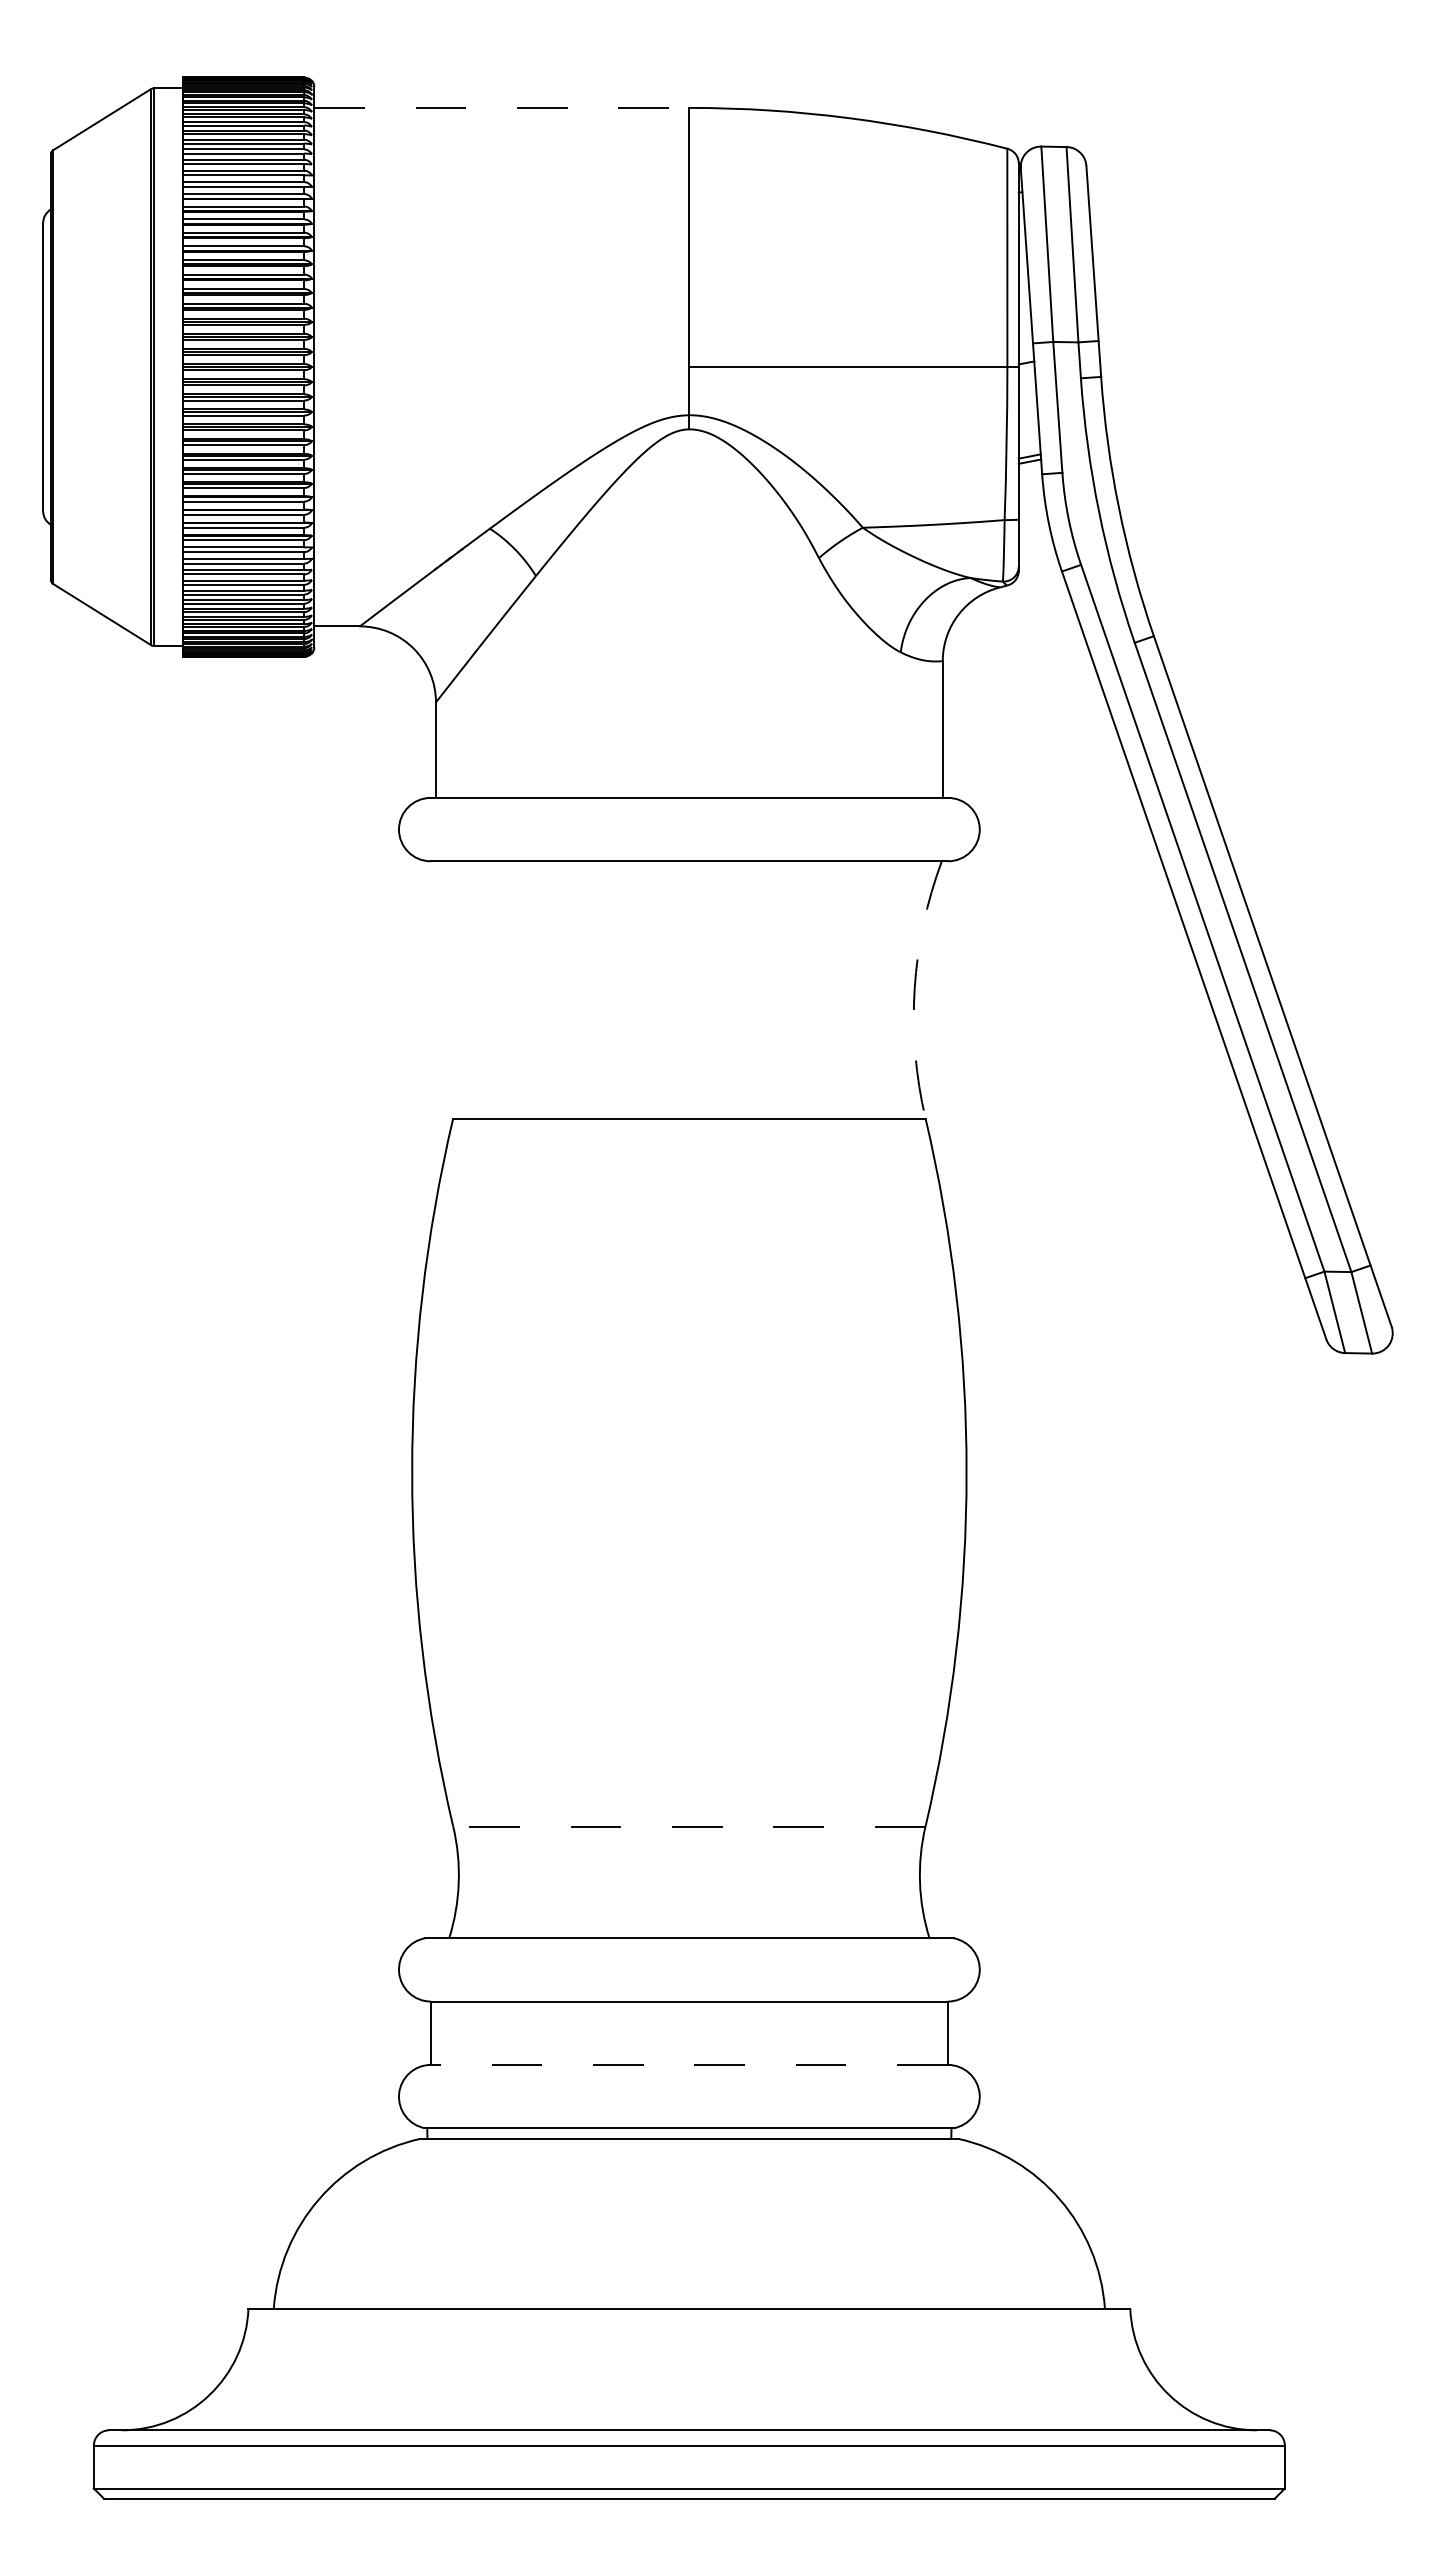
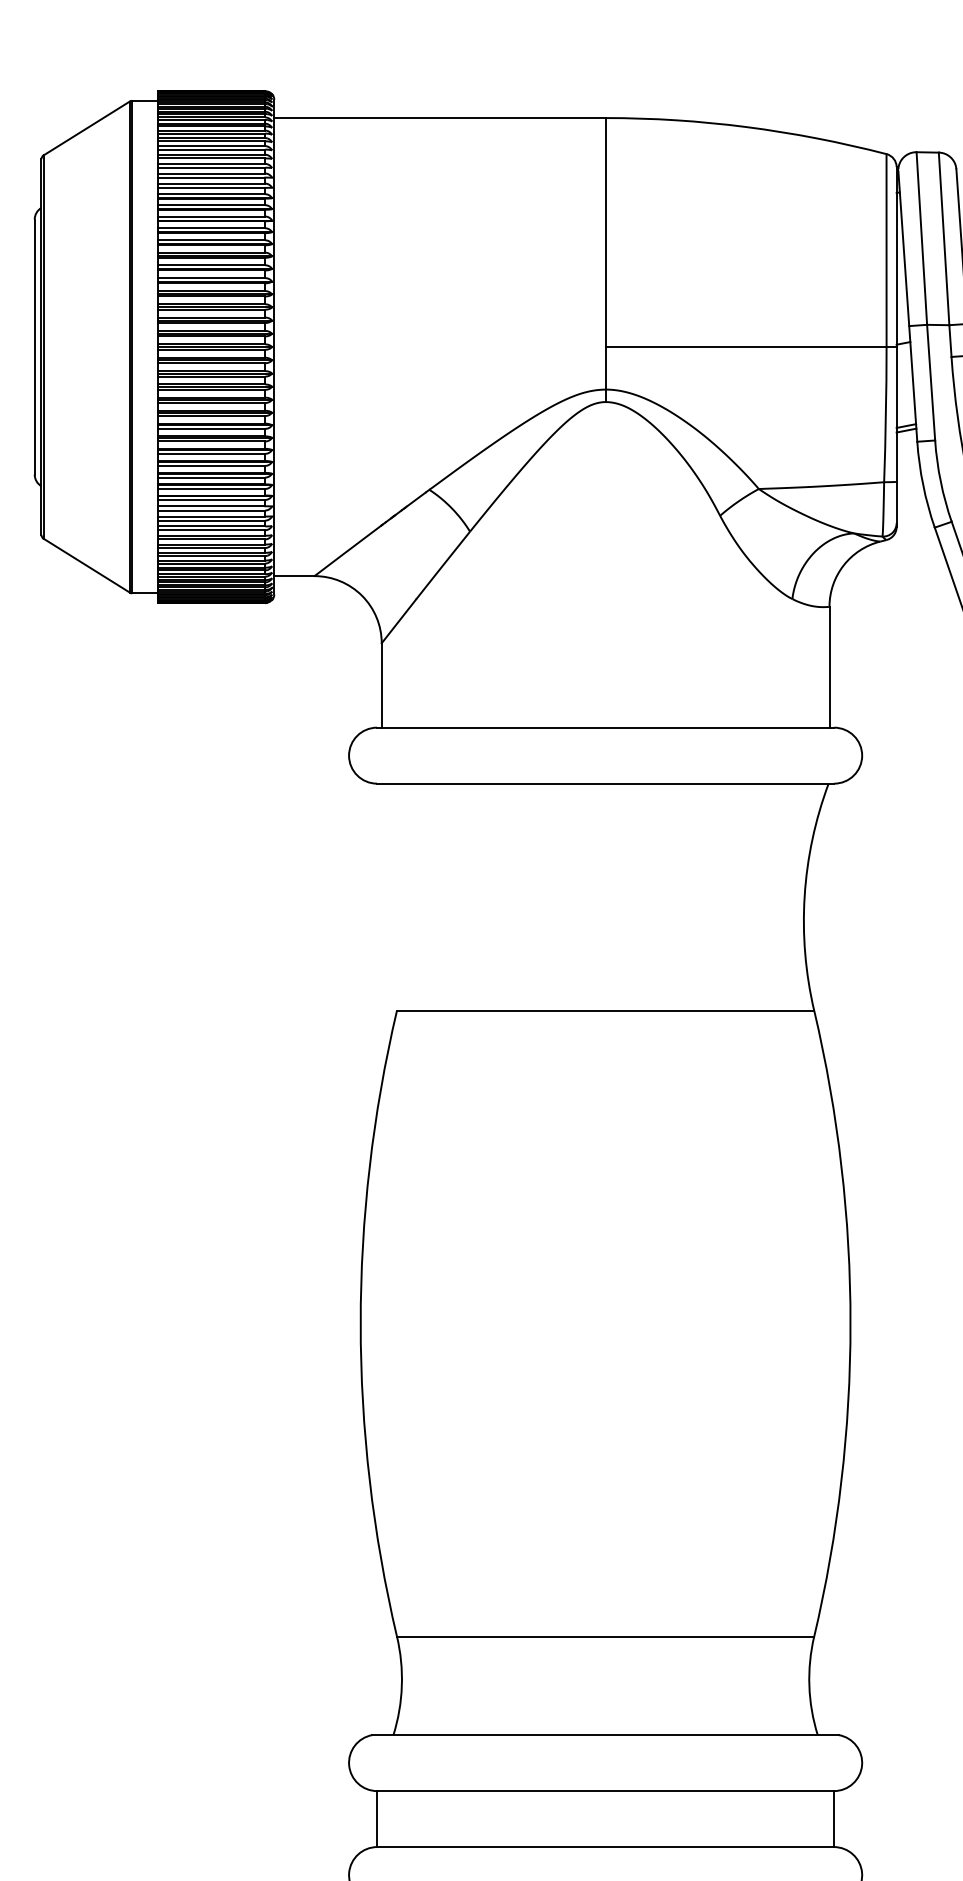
line: (501, 107) -> (439, 117), dashed -> solid
arc: (914, 988) -> (804, 896), dashed -> solid
line: (688, 1826) -> (604, 1636), dashed -> solid
line: (688, 2064) -> (604, 1846), dashed -> solid

